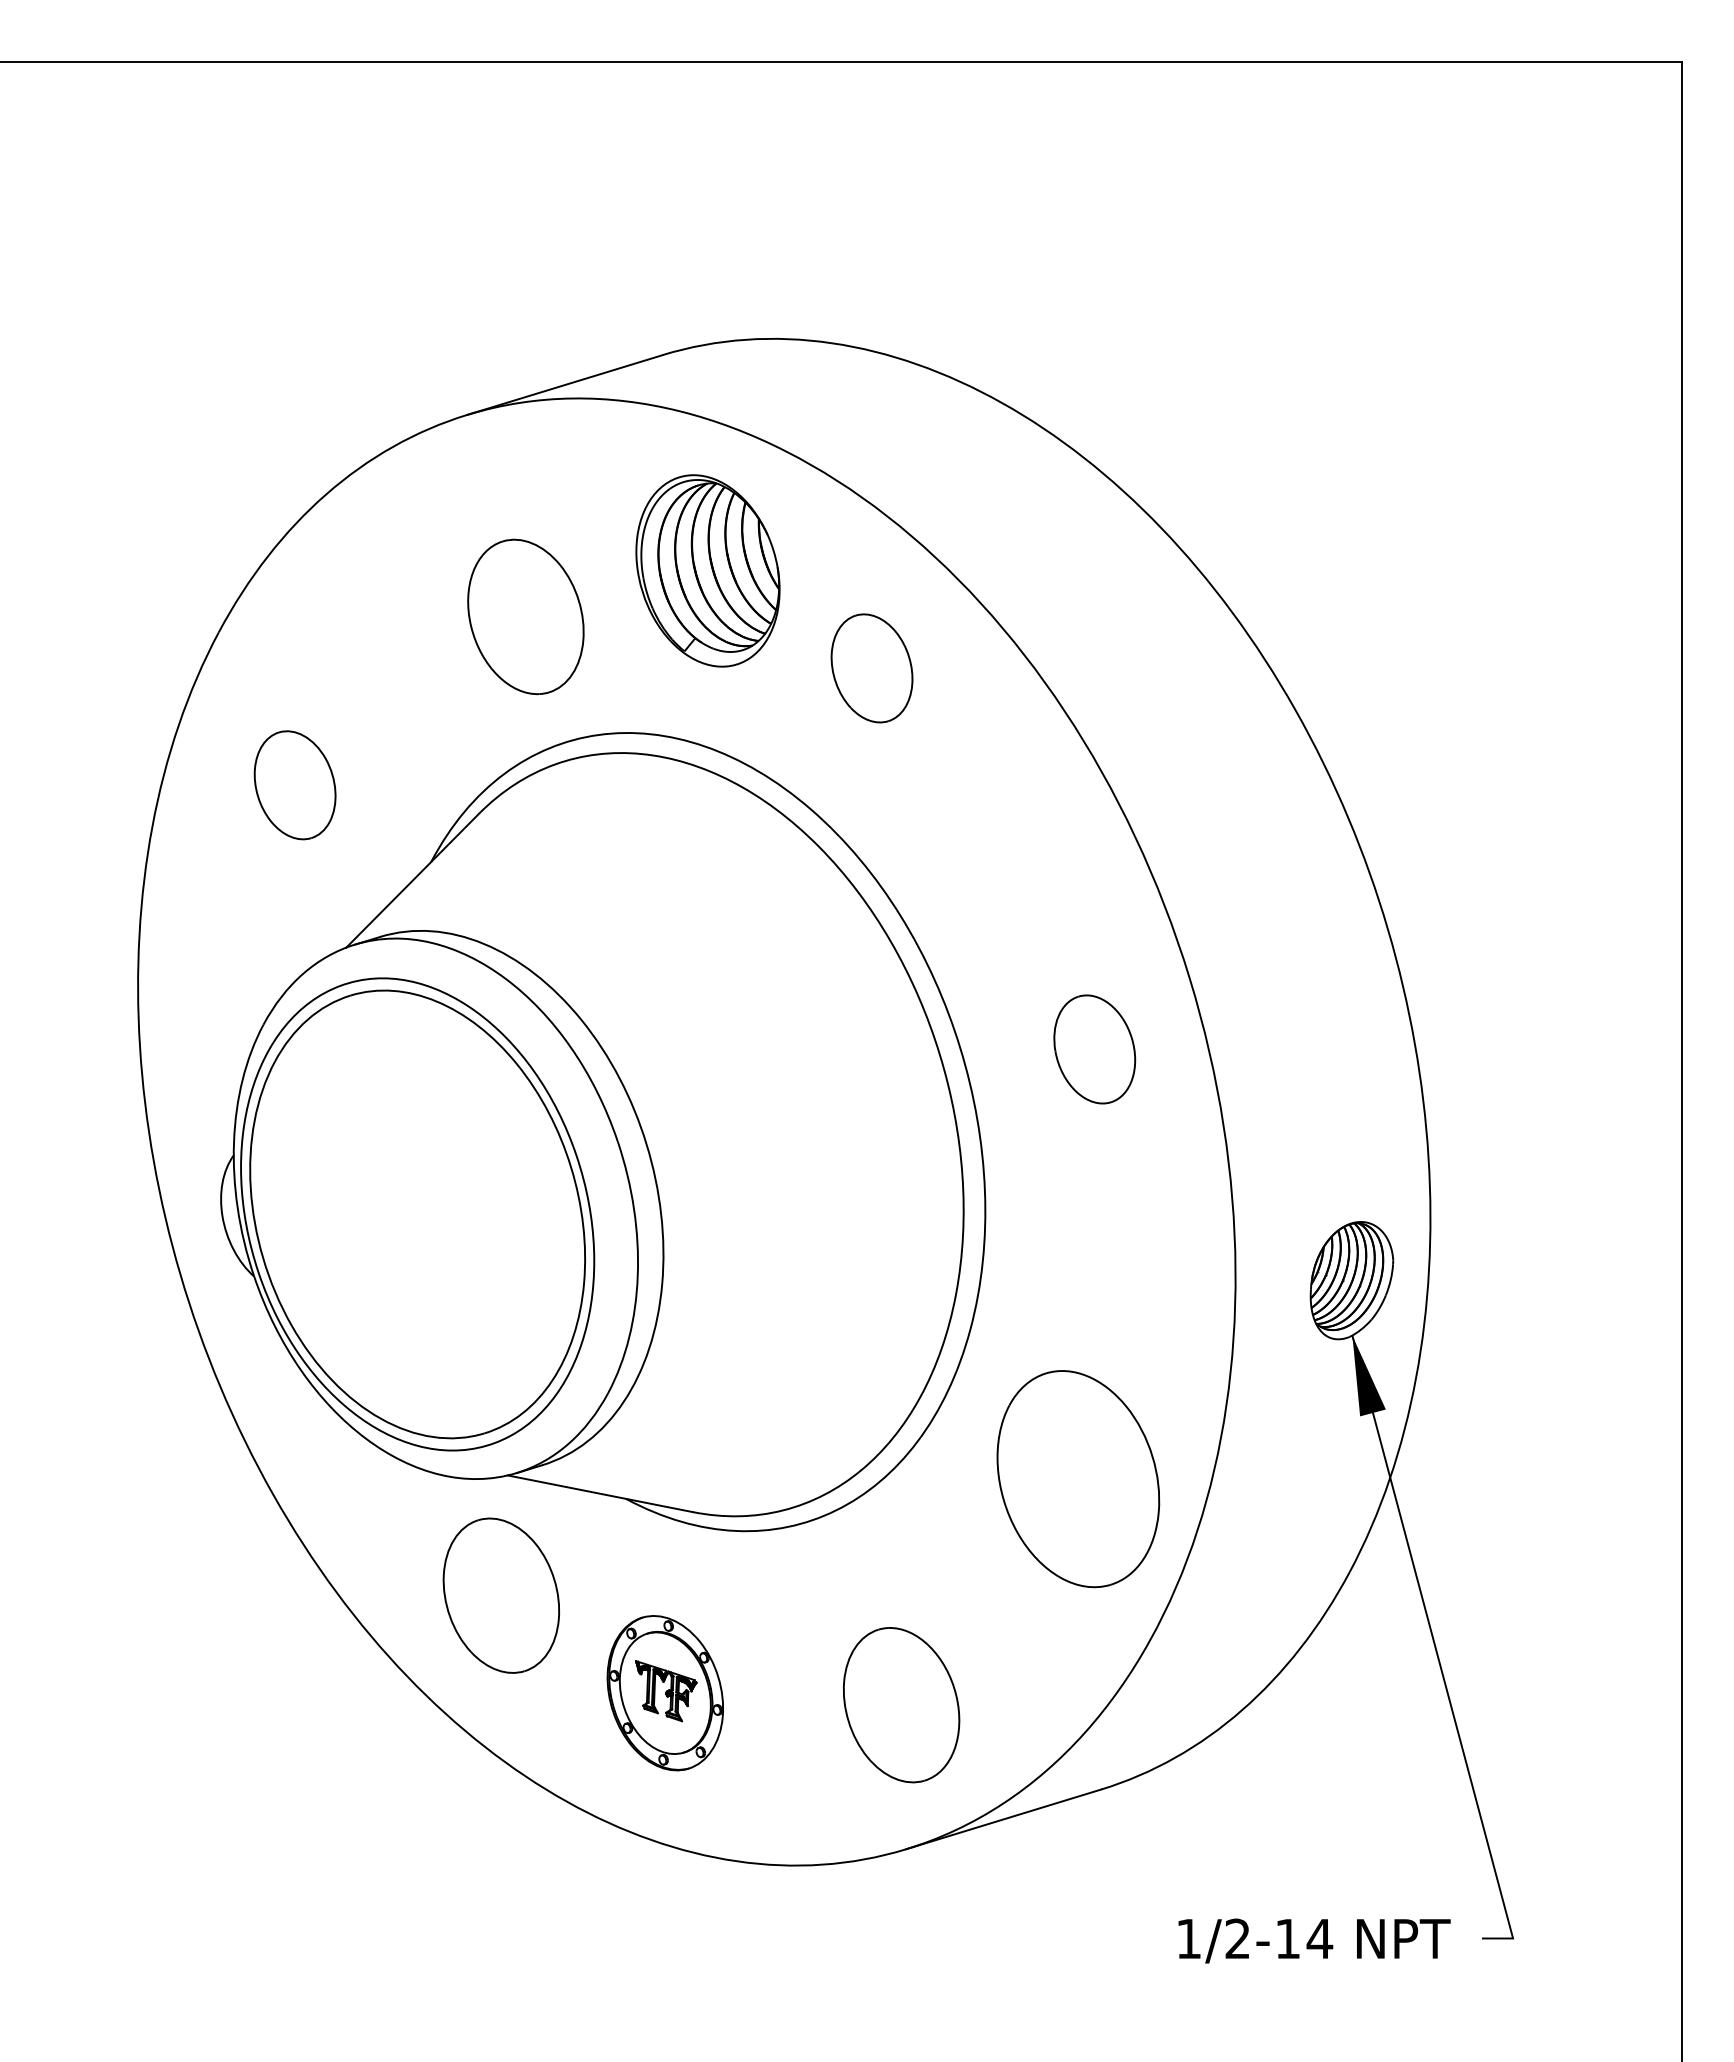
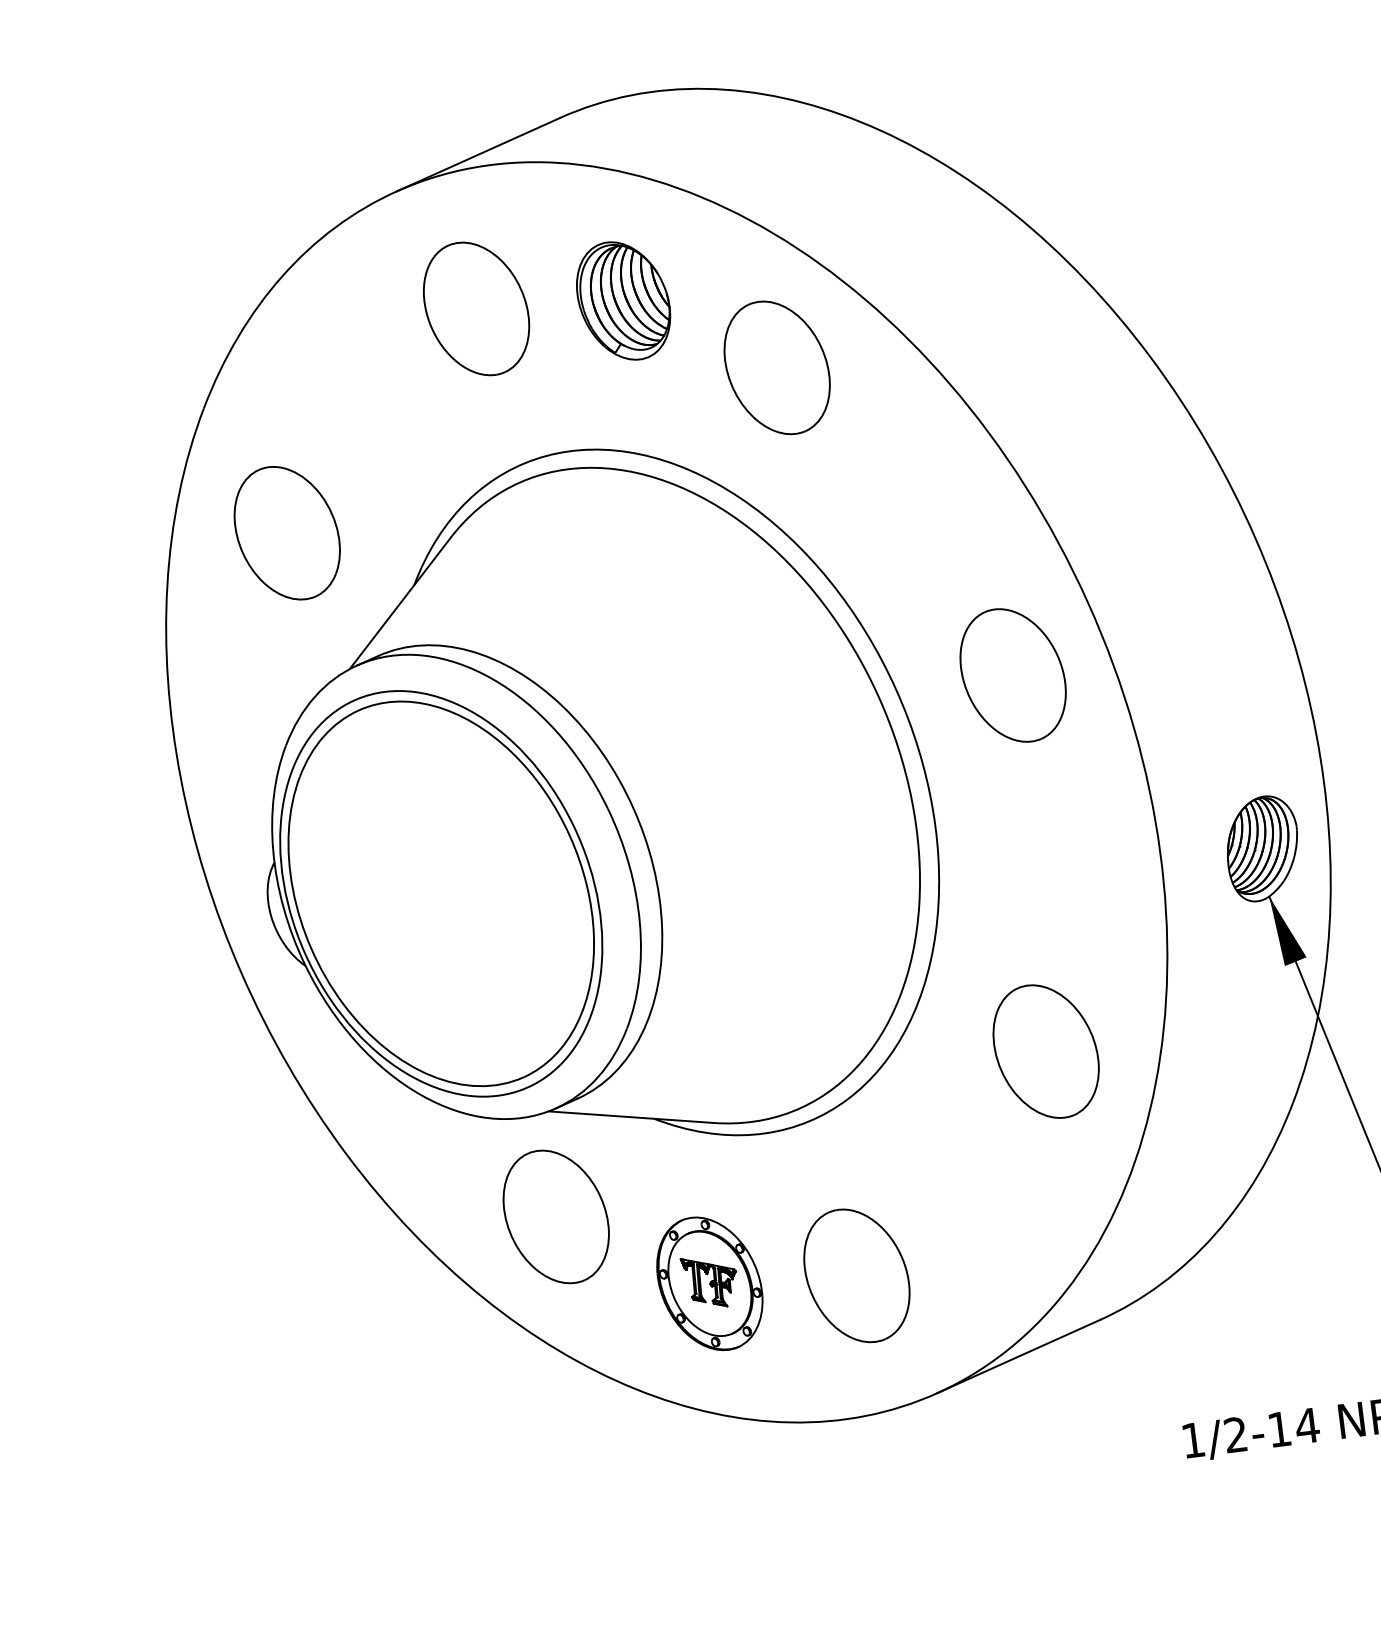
part: (708, 570) -> (623, 300), size x0.71
part: (525, 616) -> (476, 308), moved
part: (871, 668) -> (776, 368), size x1.43
part: (294, 785) -> (286, 533), size x1.43
part: (1094, 1049) -> (1013, 675), size x1.43
part: (1077, 1478) -> (1045, 1051), size x0.71
part: (901, 1705) -> (856, 1276), moved

